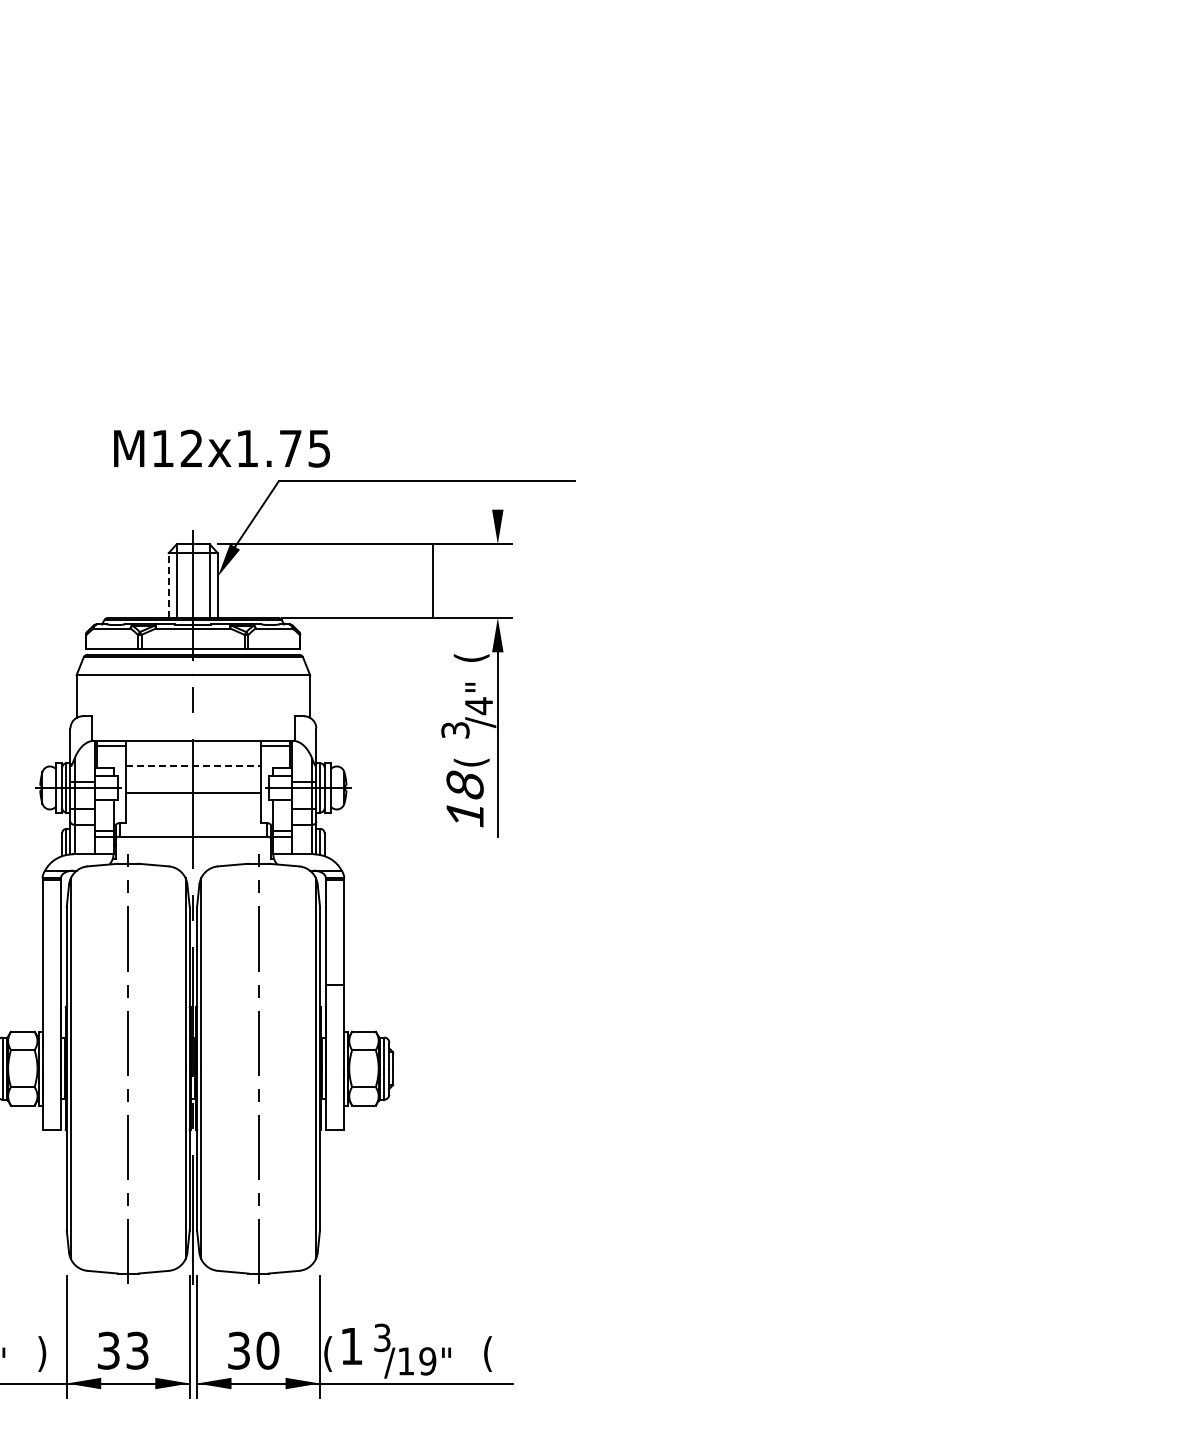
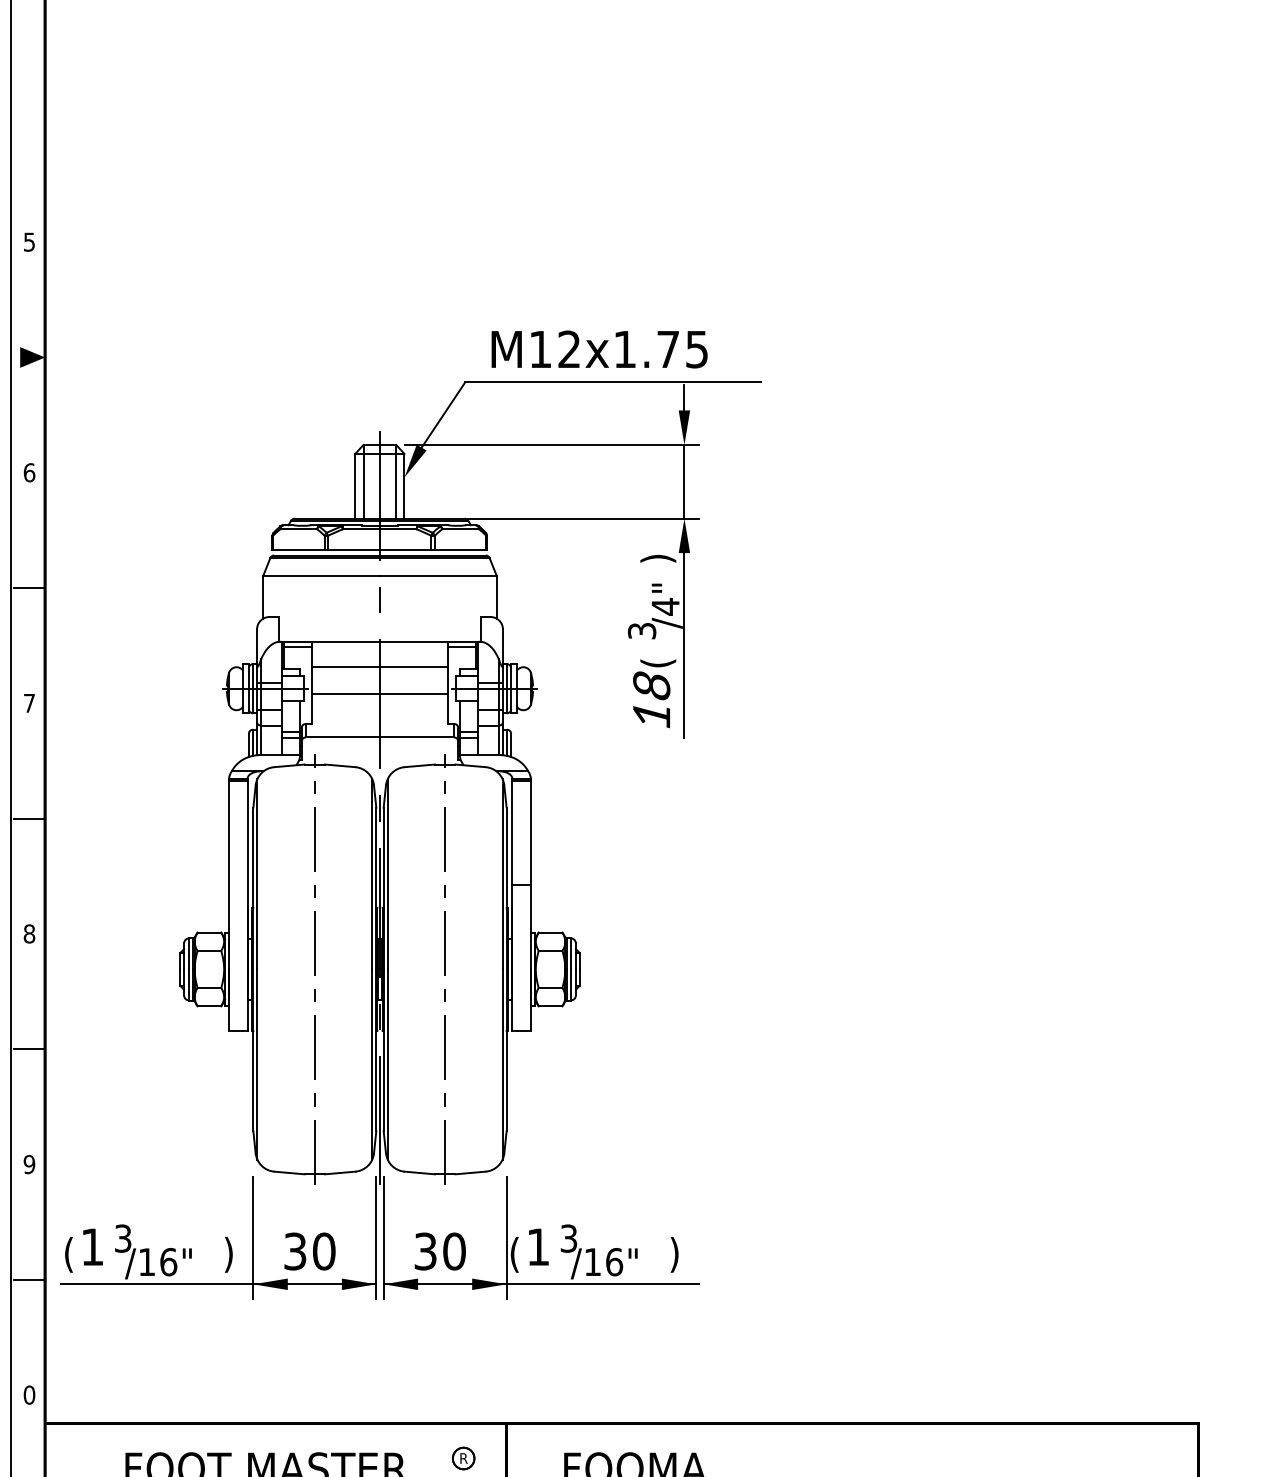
text: (221, 448) -> (599, 349), moved
line: (497, 496) -> (684, 397), added
line: (432, 580) -> (684, 481), moved
line: (168, 584) -> (355, 485), dashed -> solid
text: (471, 657) -> (658, 558), ( -> )
line: (193, 765) -> (380, 666), dashed -> solid
text: (136, 1350) -> (323, 1251), 33 -> 30
text: (487, 1353) -> (674, 1254), ( -> )
text: (427, 1361) -> (614, 1262), /19" -> /16"

